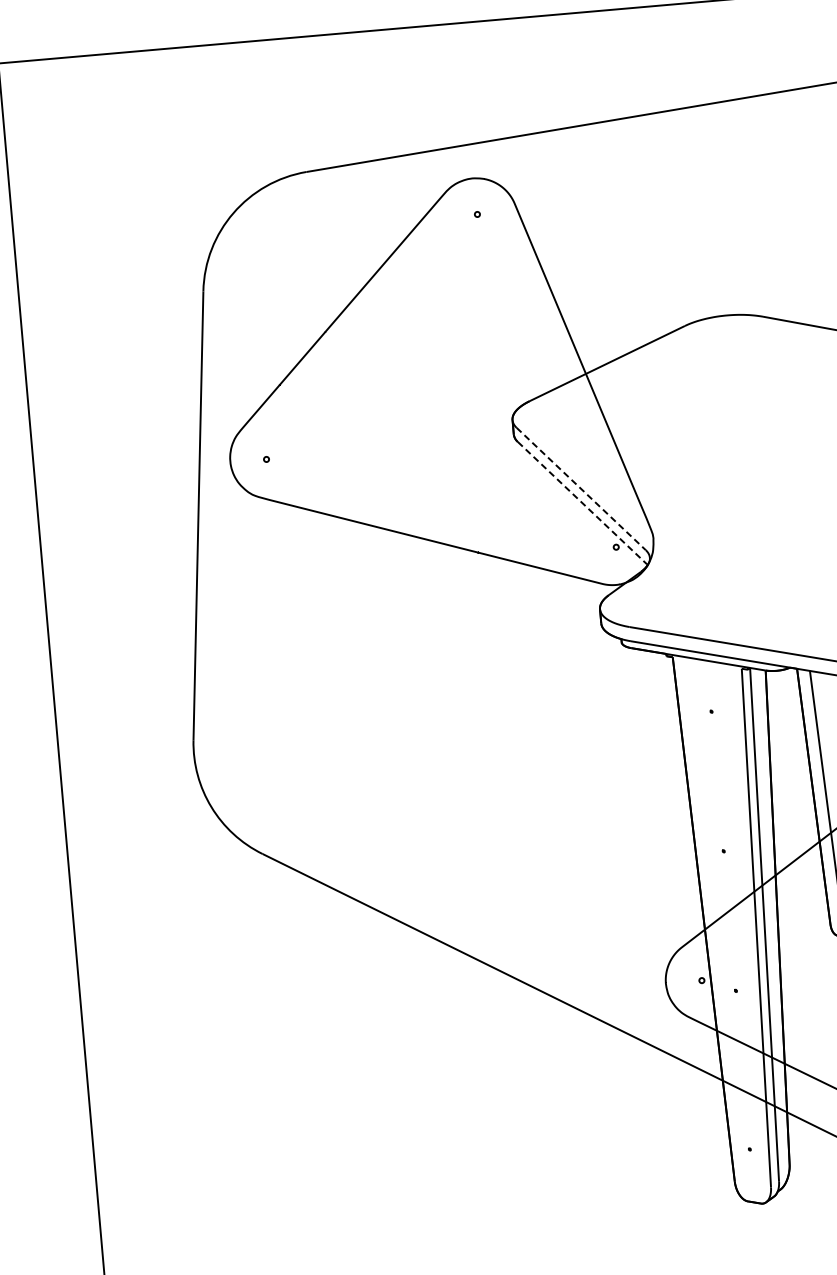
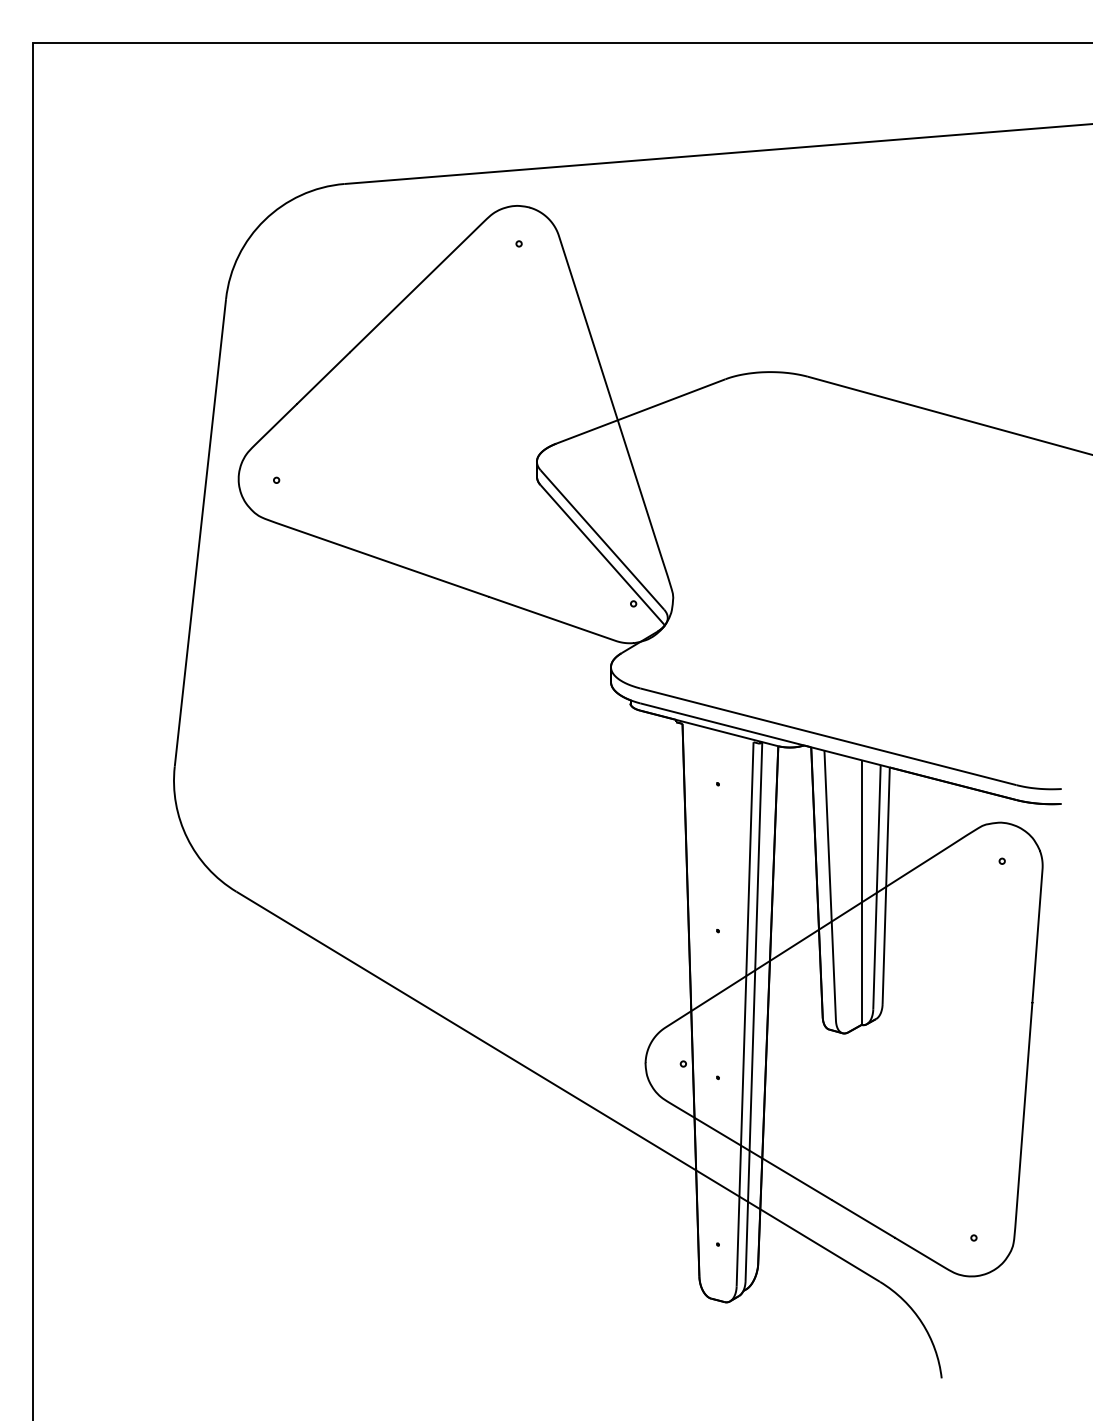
line: (581, 489) -> (602, 540), dashed -> solid
line: (582, 503) -> (602, 555), dashed -> solid

